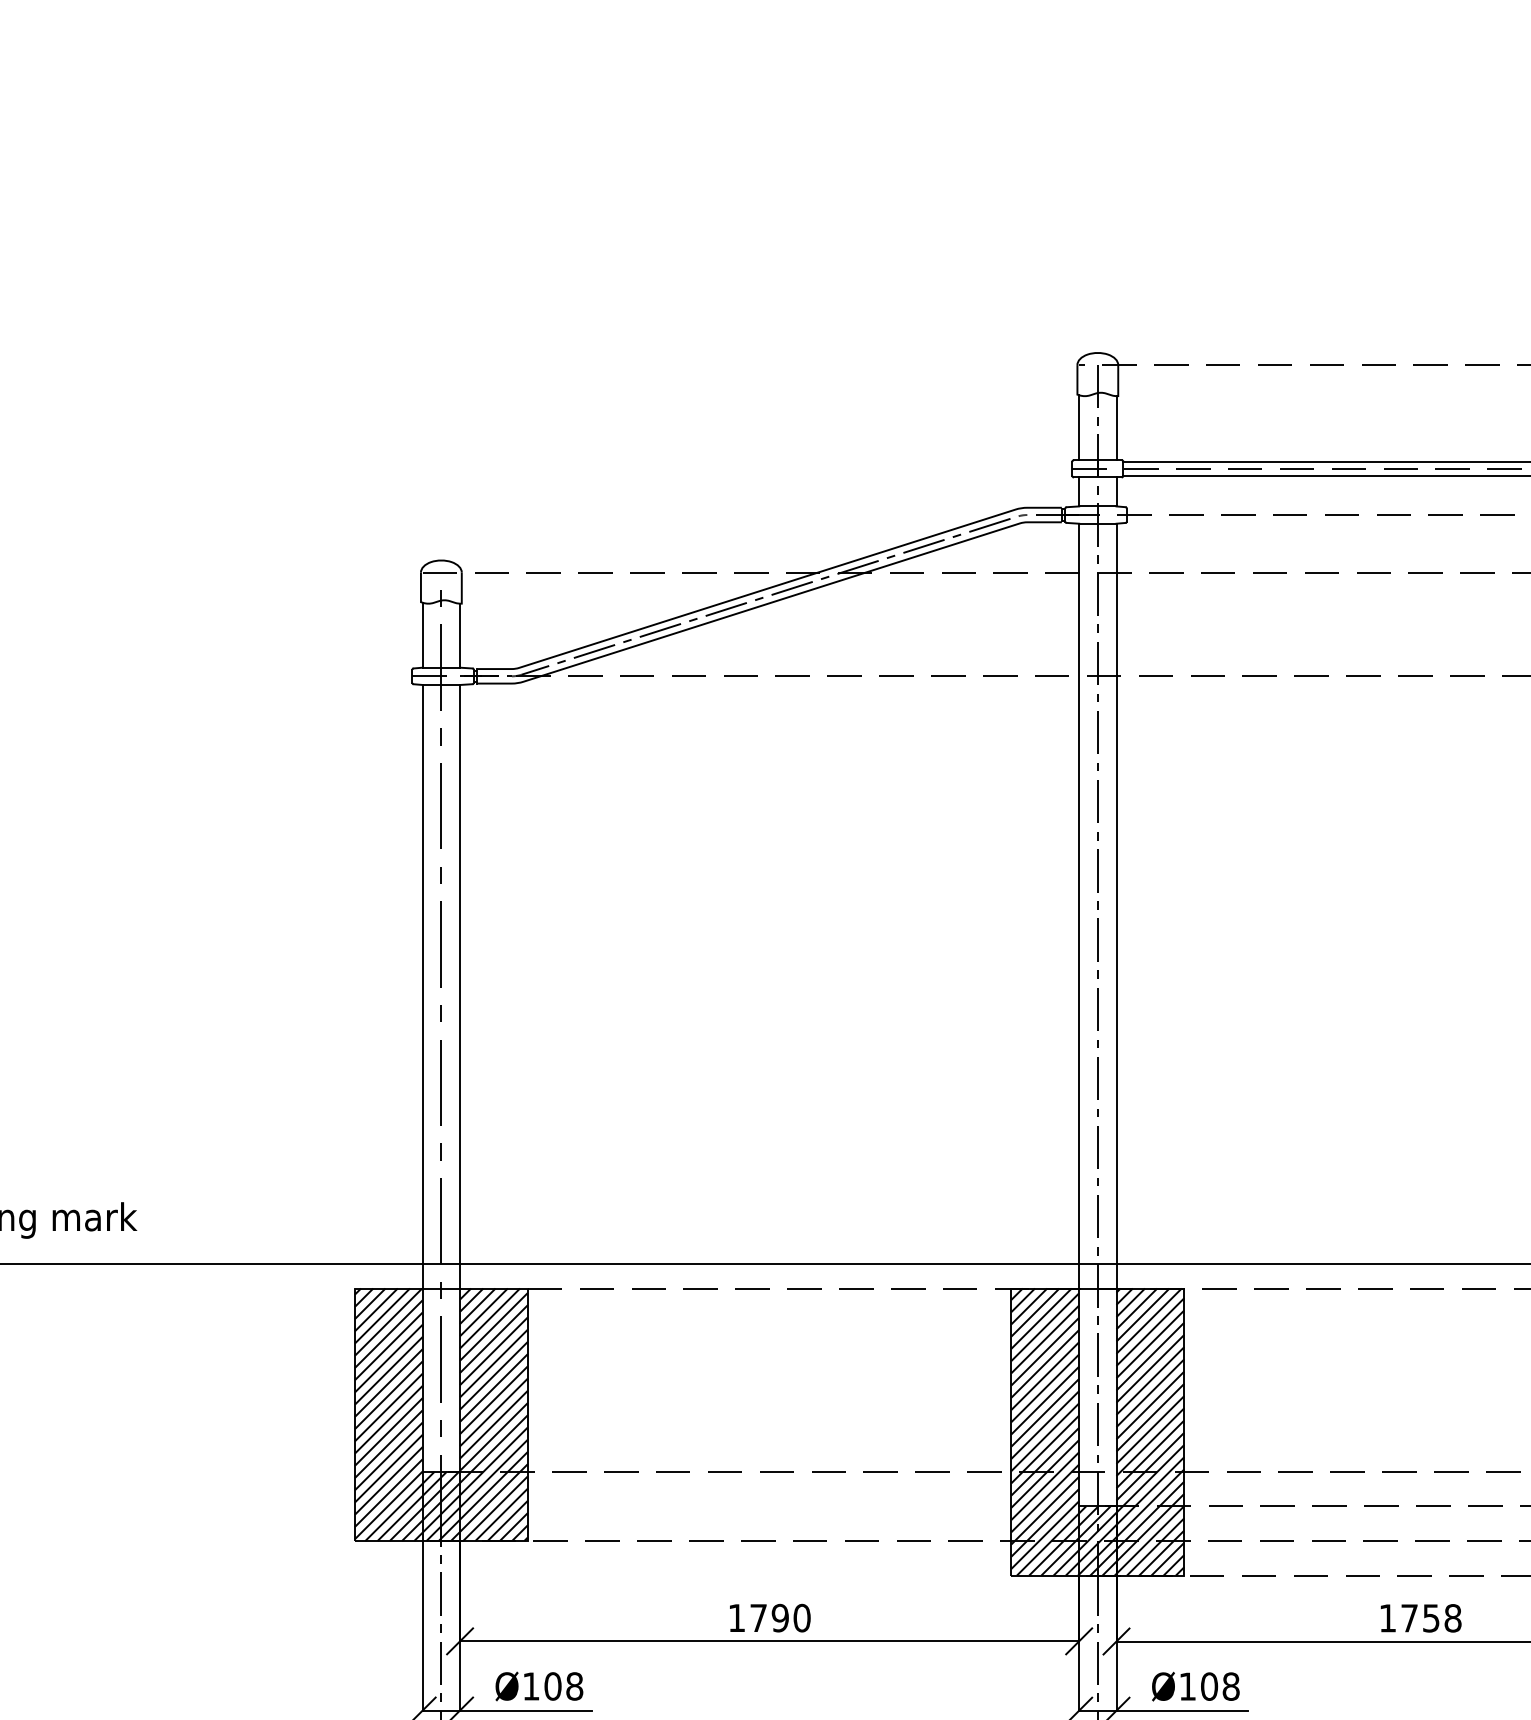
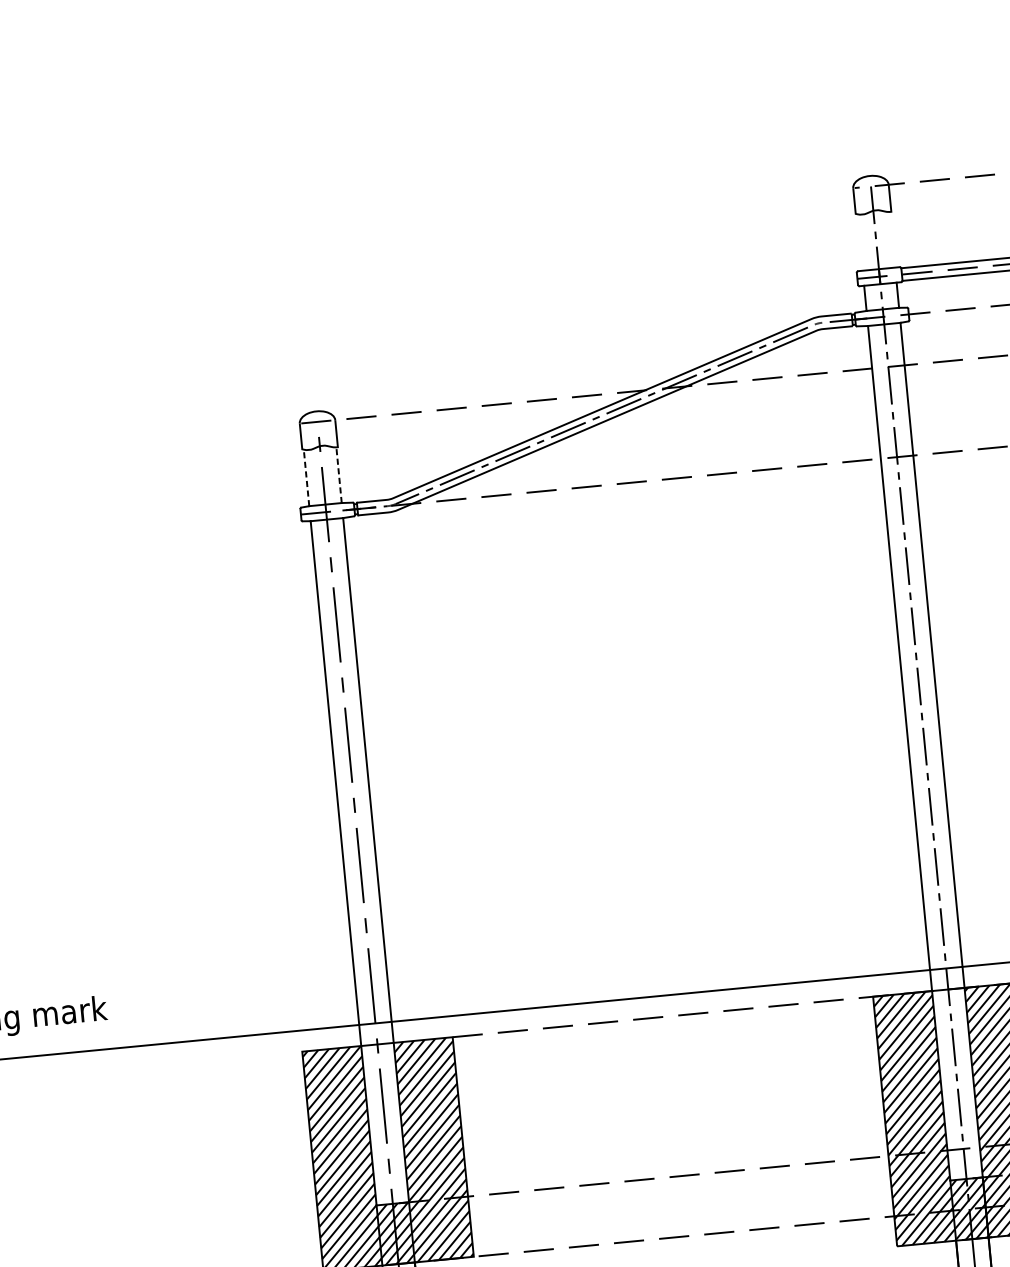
line: (1079, 427) -> (860, 242), removed
line: (1116, 428) -> (892, 240), removed
line: (422, 634) -> (306, 477), solid -> dashed
line: (460, 635) -> (339, 475), solid -> dashed

